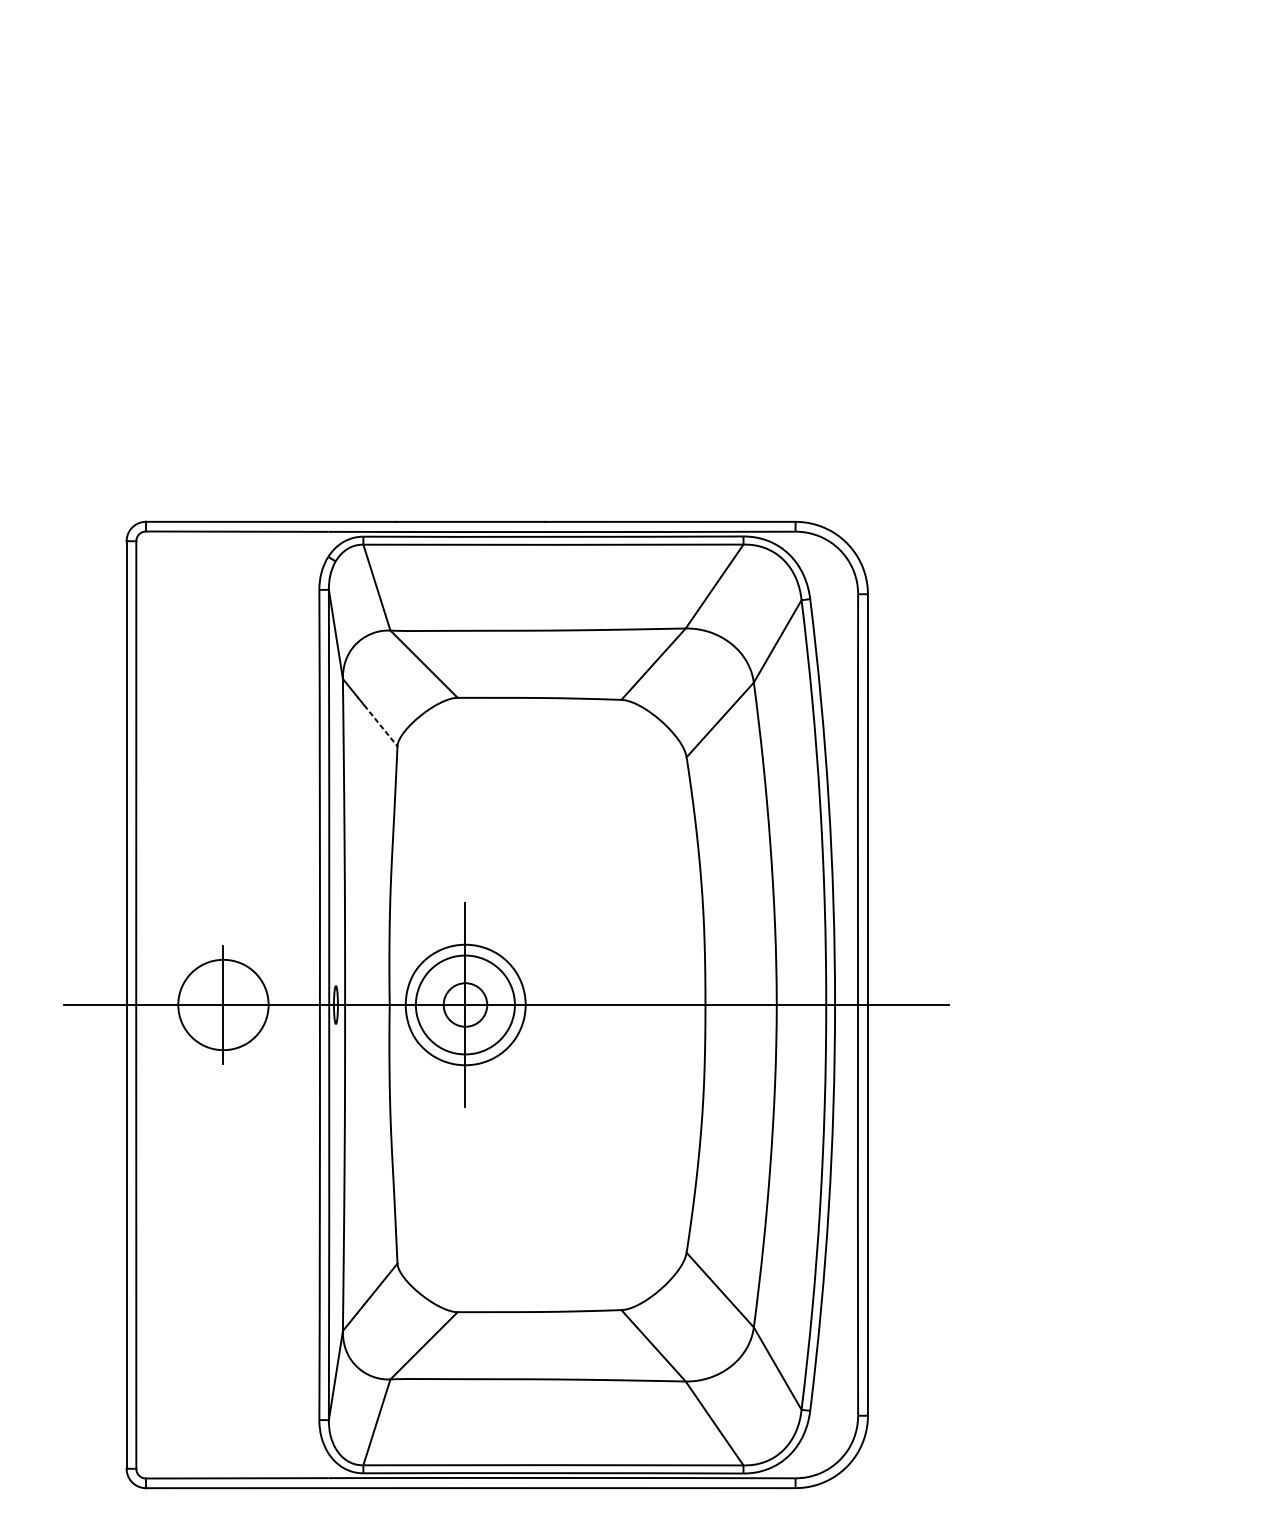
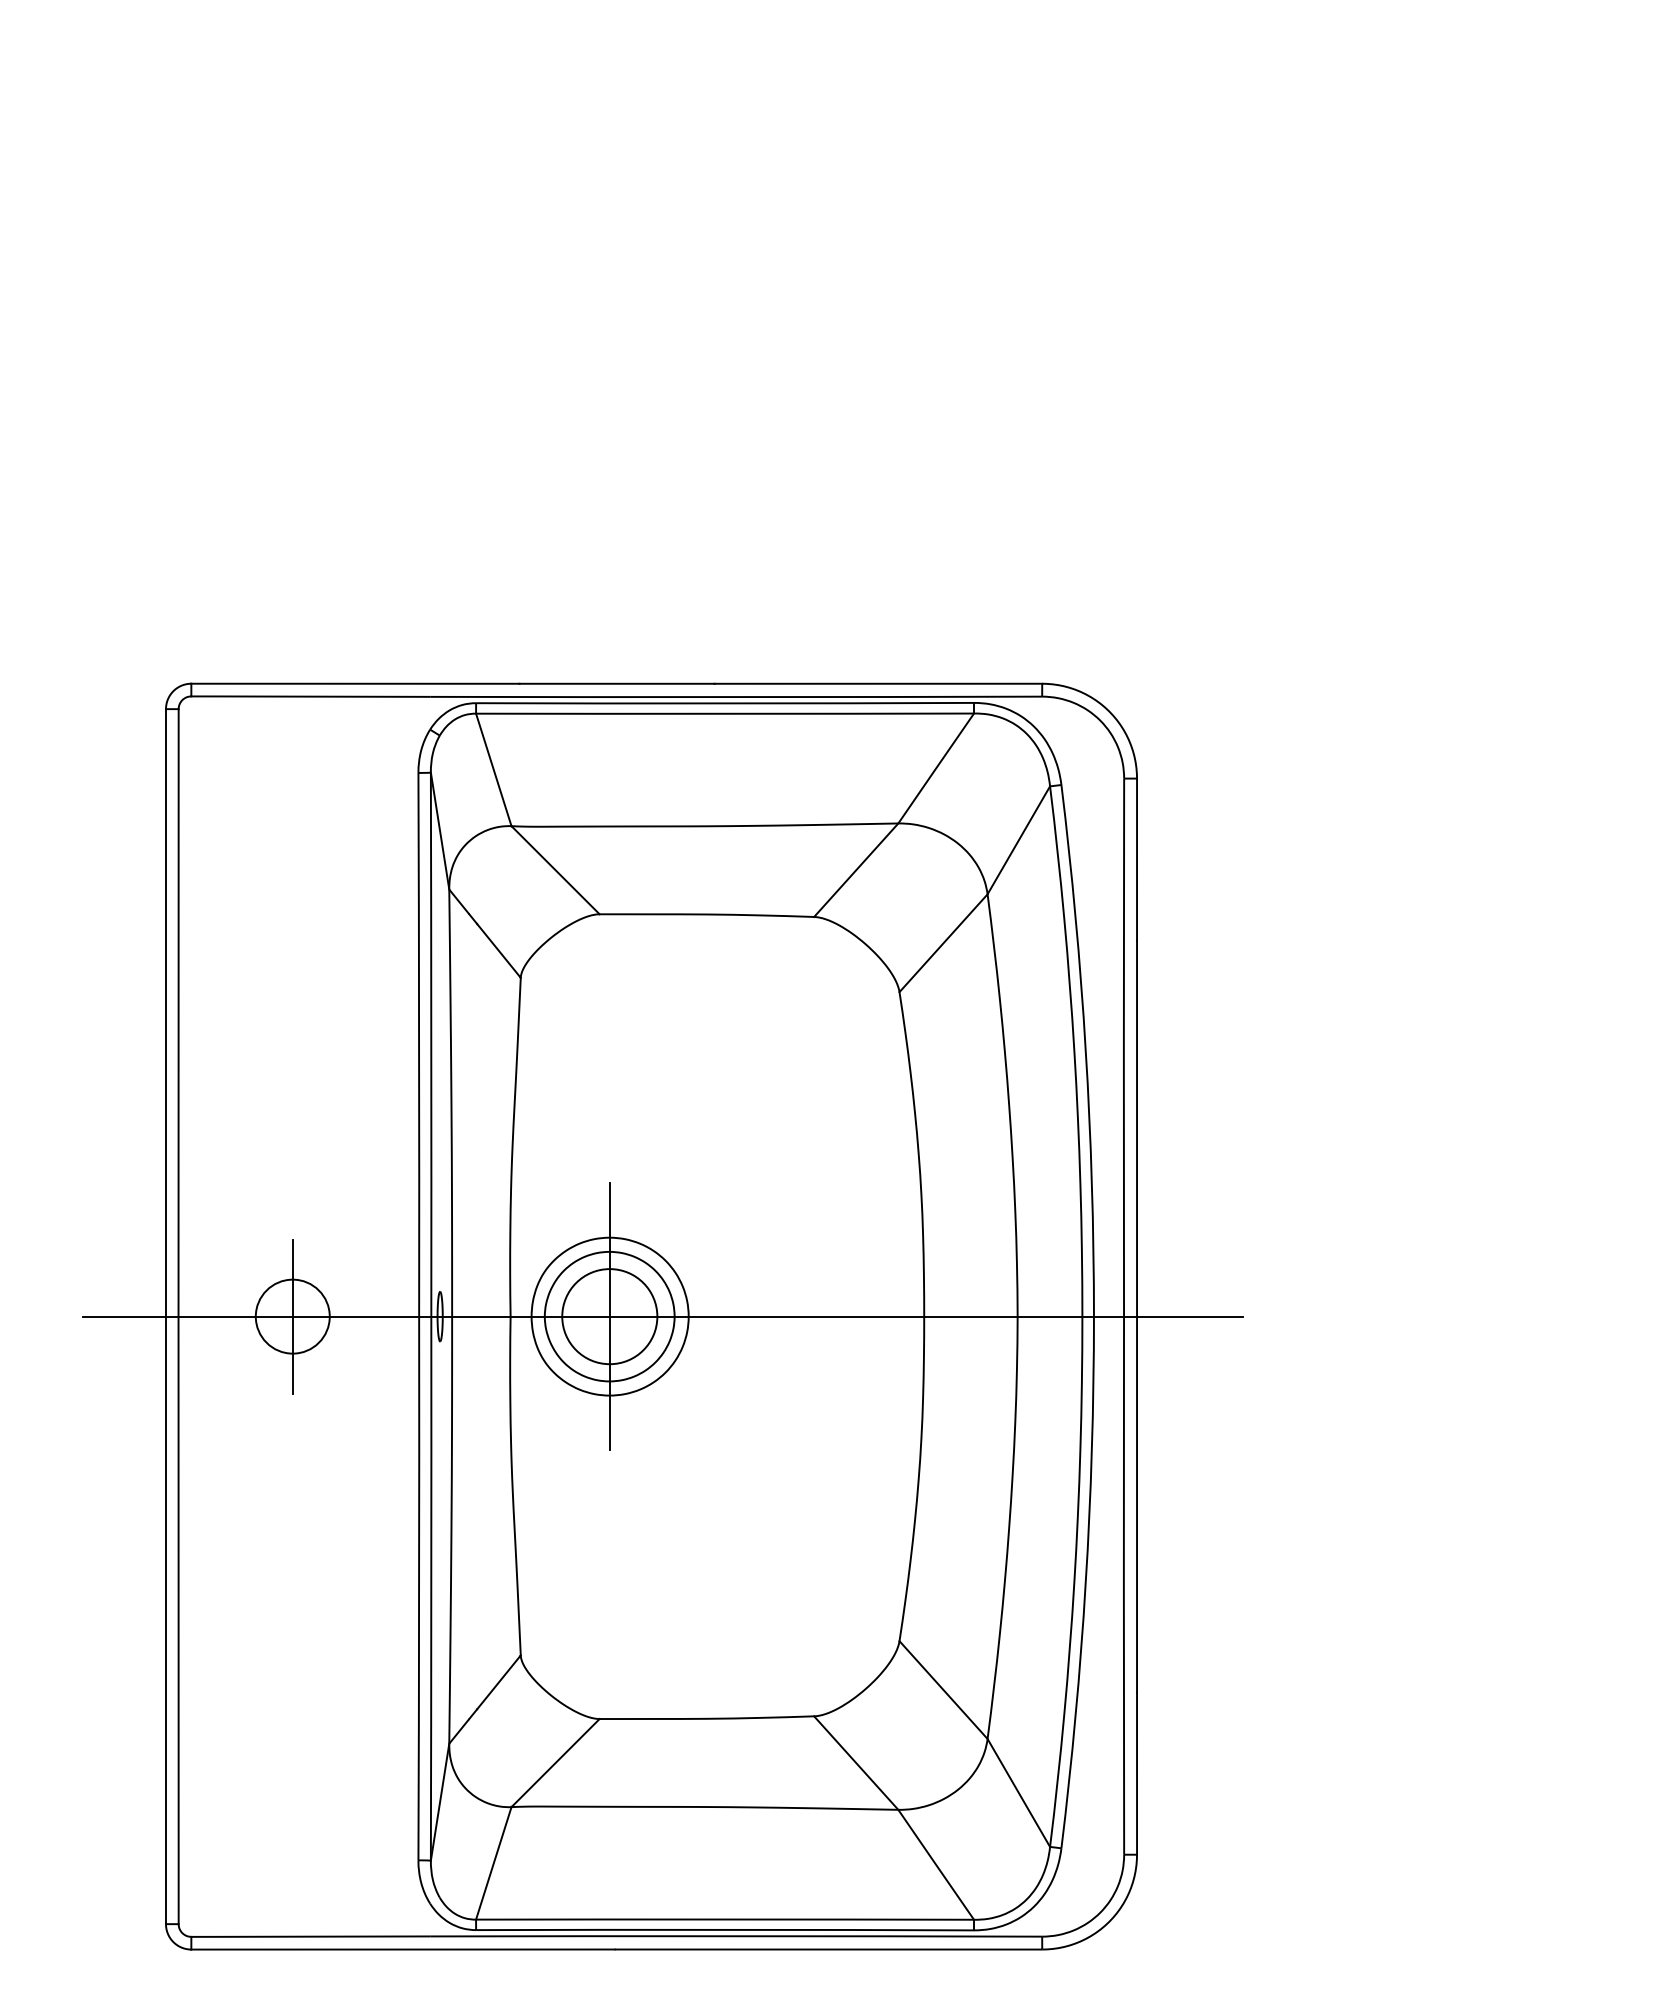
line: (381, 726) -> (499, 951), dashed -> solid
circle: (223, 1004) -> (292, 1316), size x0.62
circle: (465, 1004) -> (609, 1316), size x1.67

